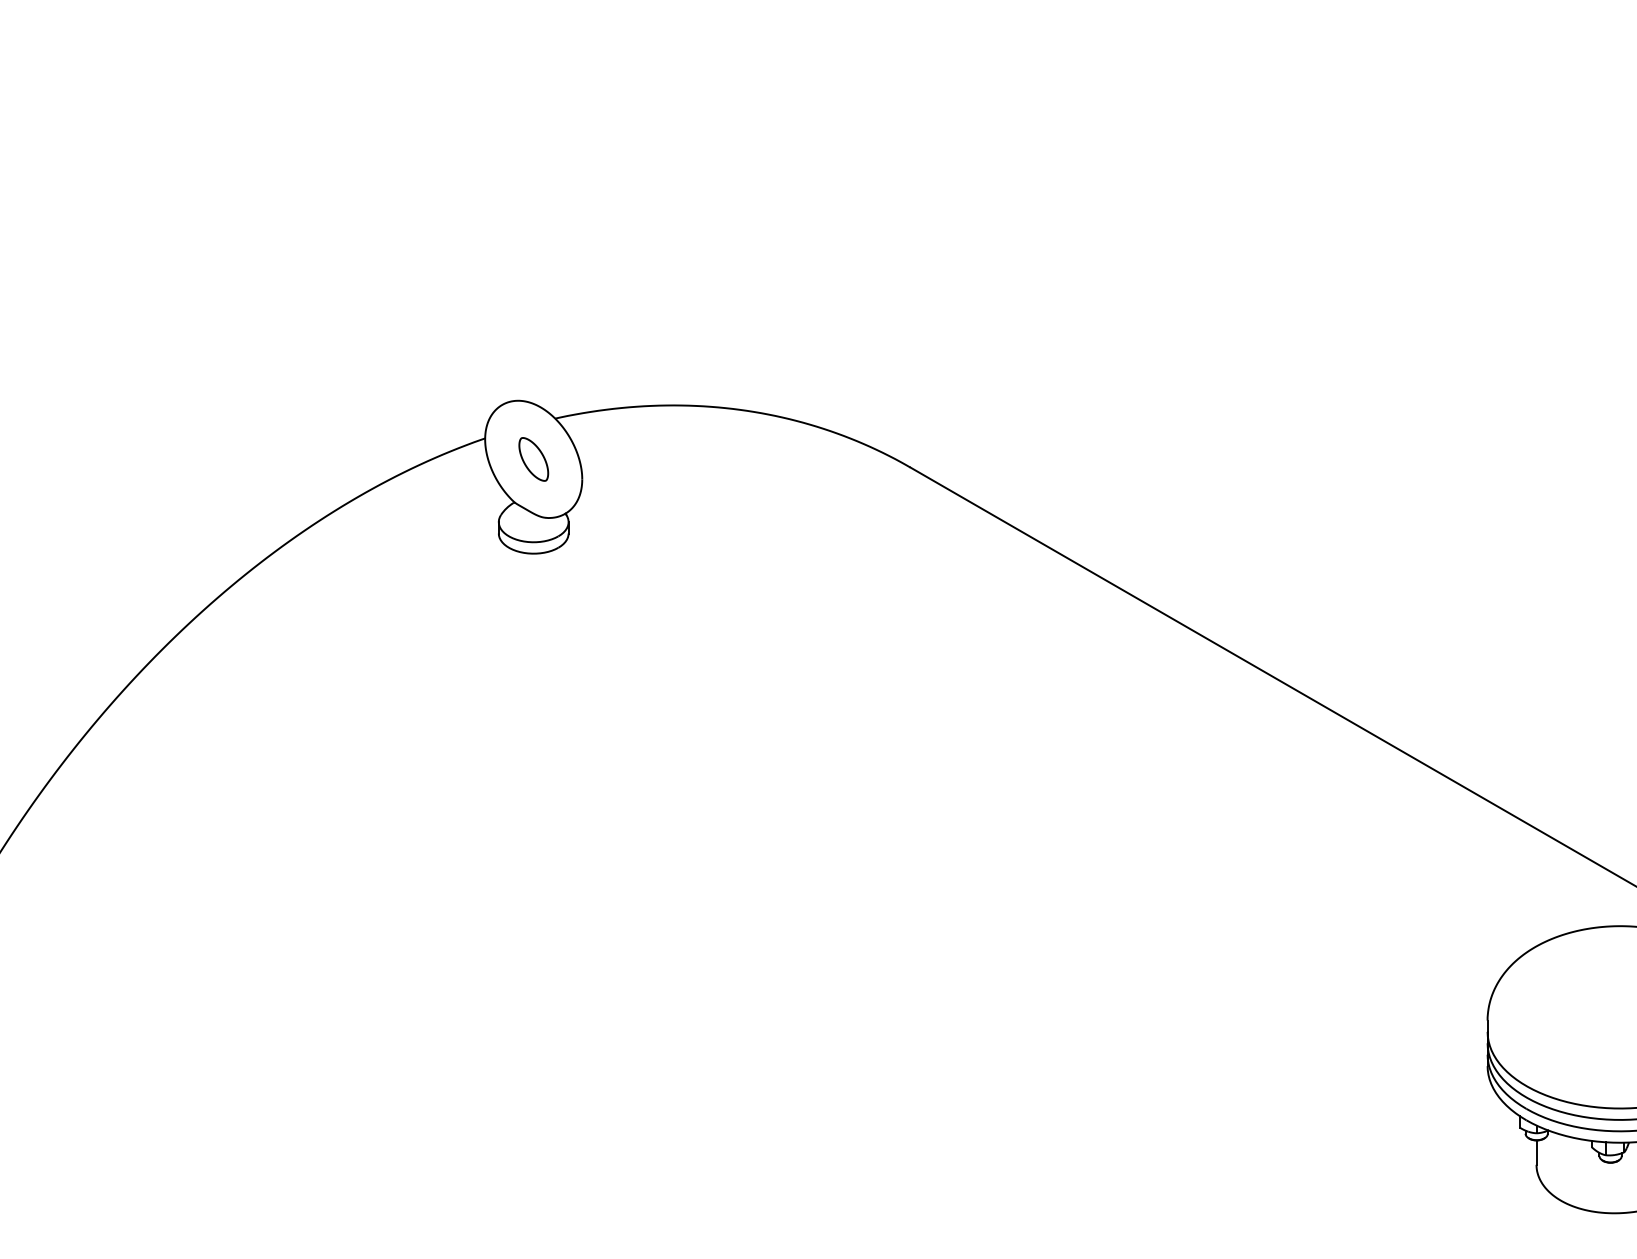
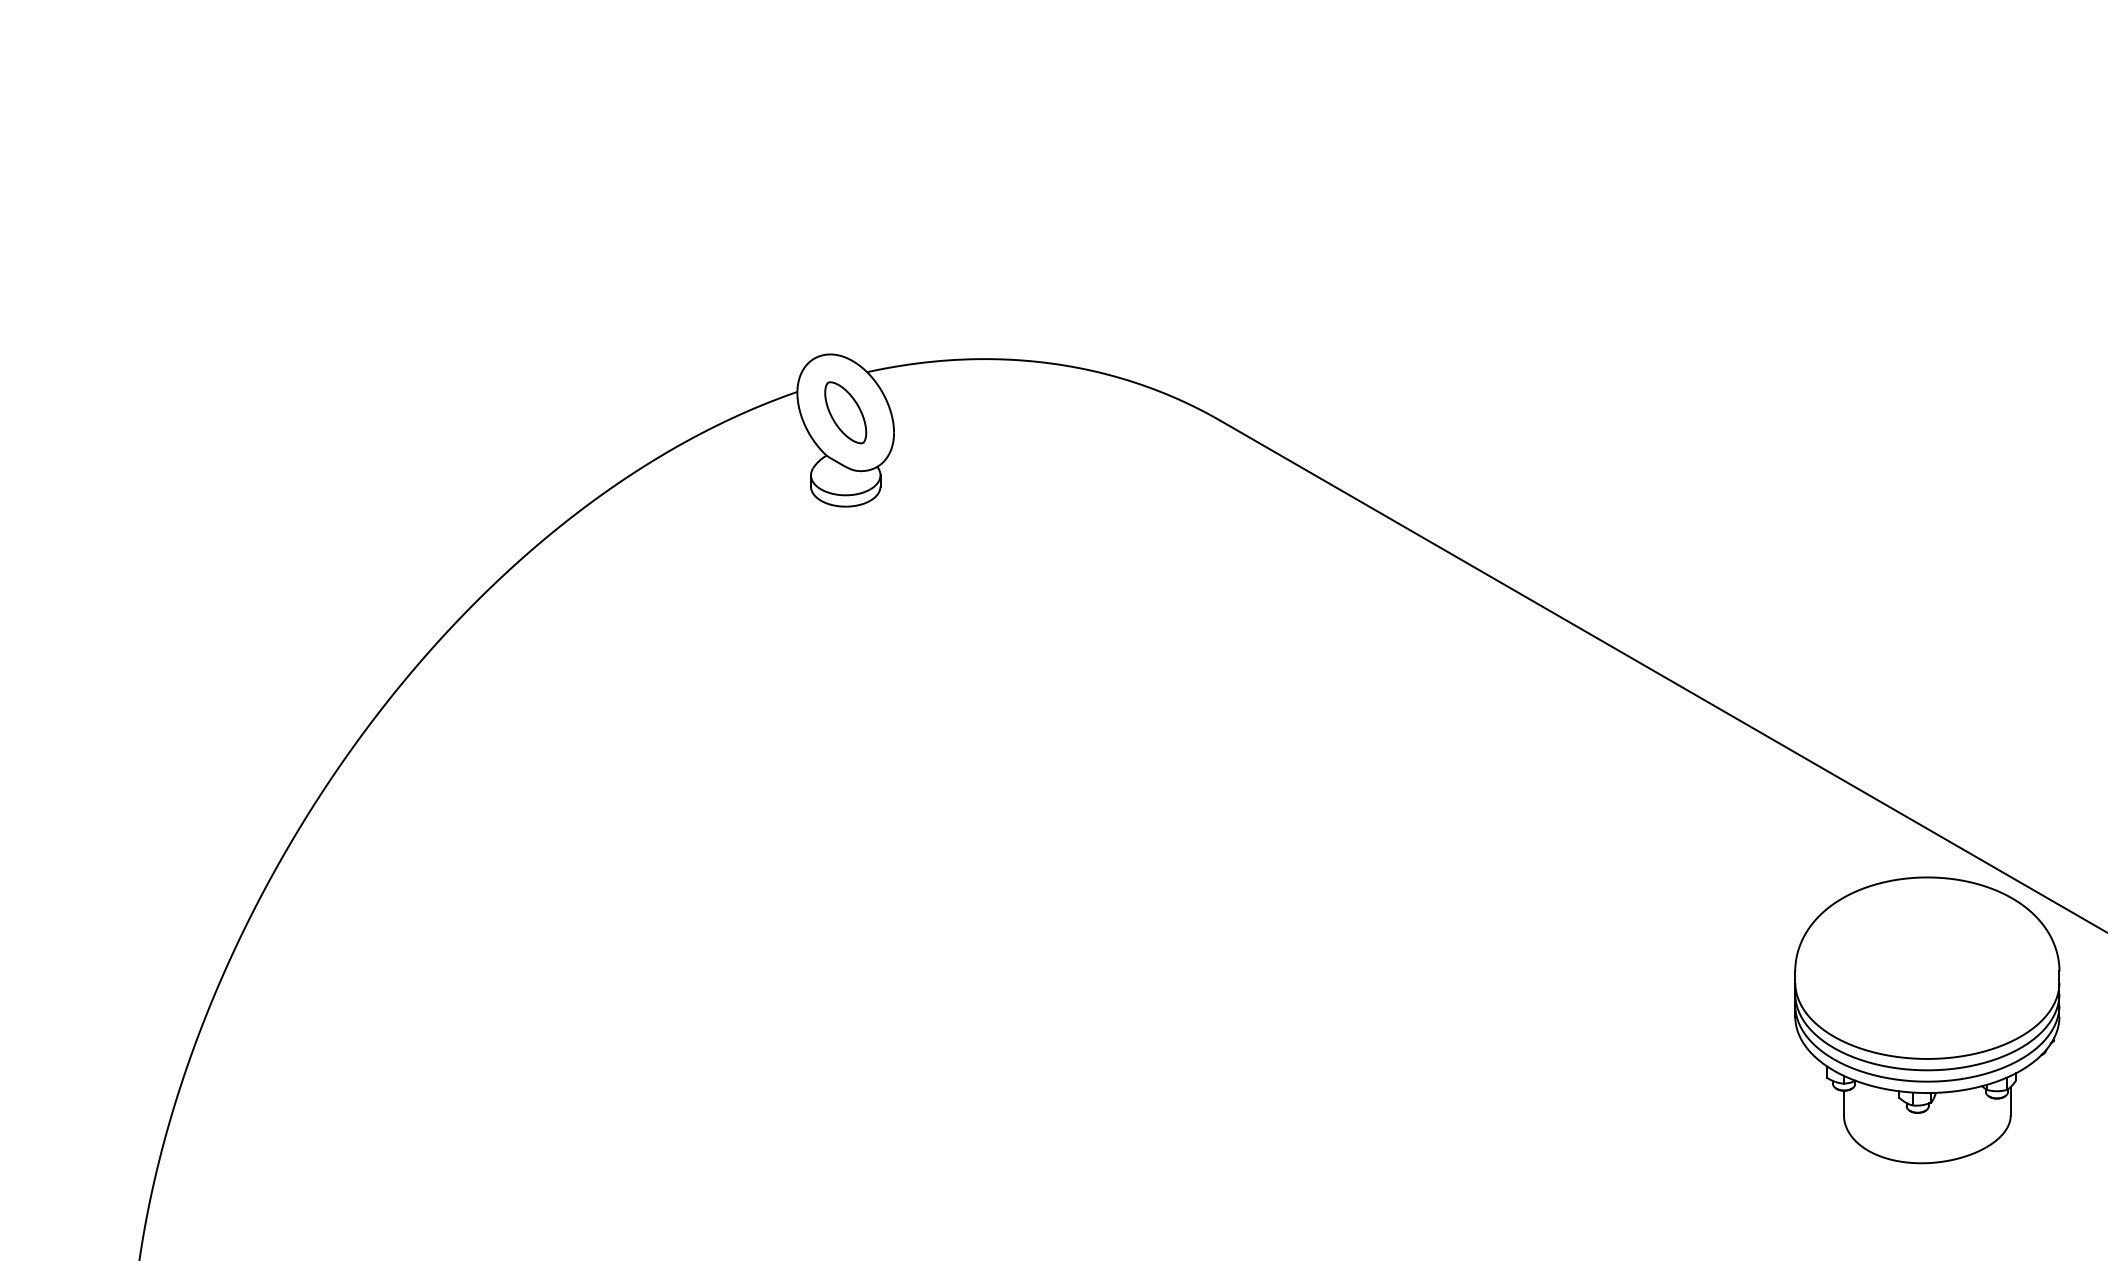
part: (533, 459) -> (845, 412), size x1.43

